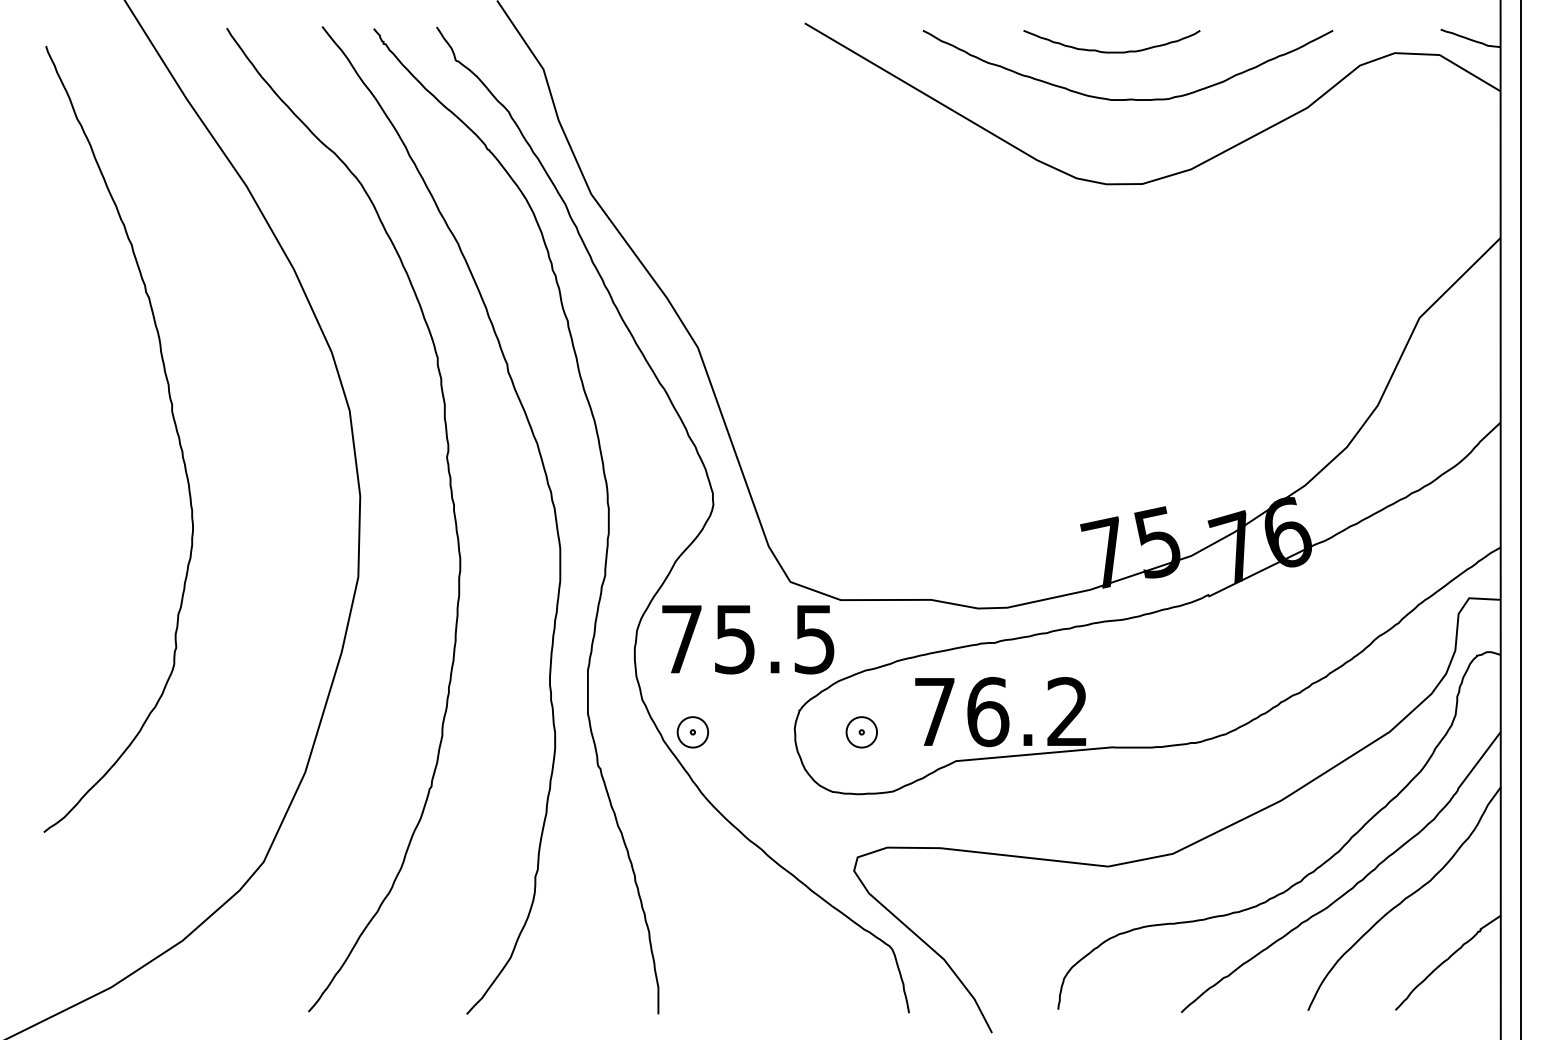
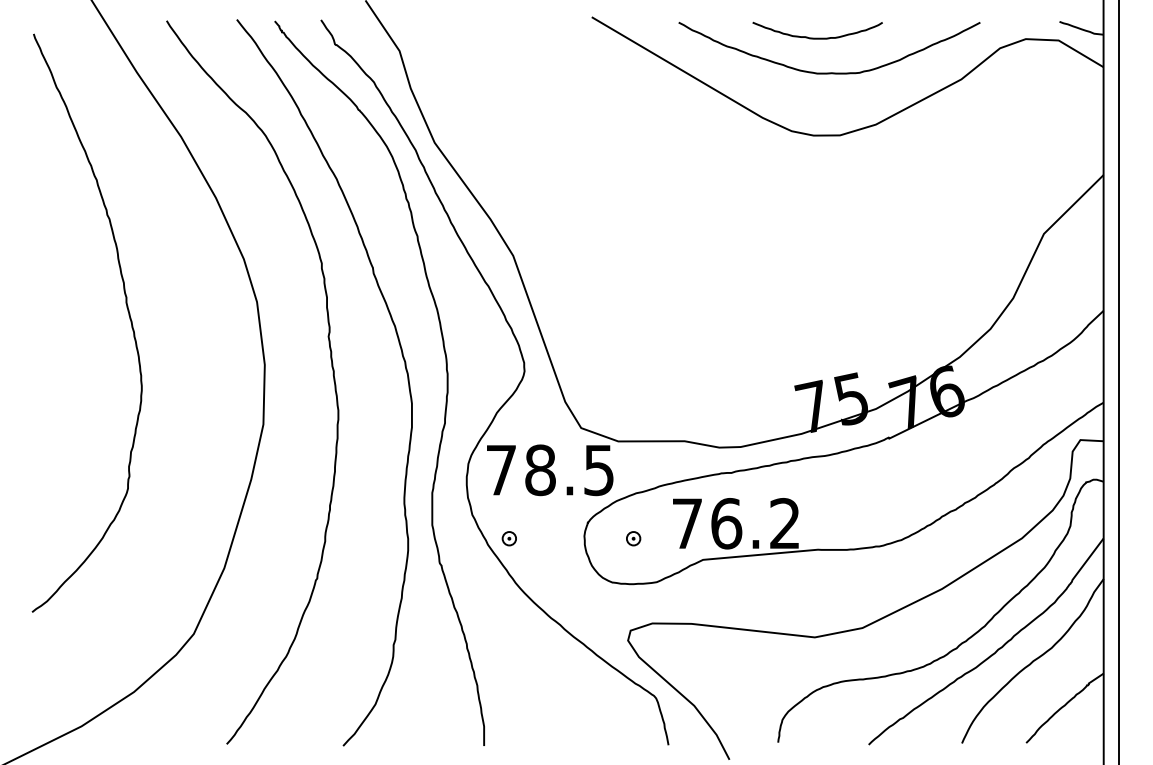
text: (735, 639) -> (540, 470), 75.5 -> 78.5
part: (692, 732) -> (509, 538), size x0.6
part: (861, 732) -> (633, 538), size x0.6

